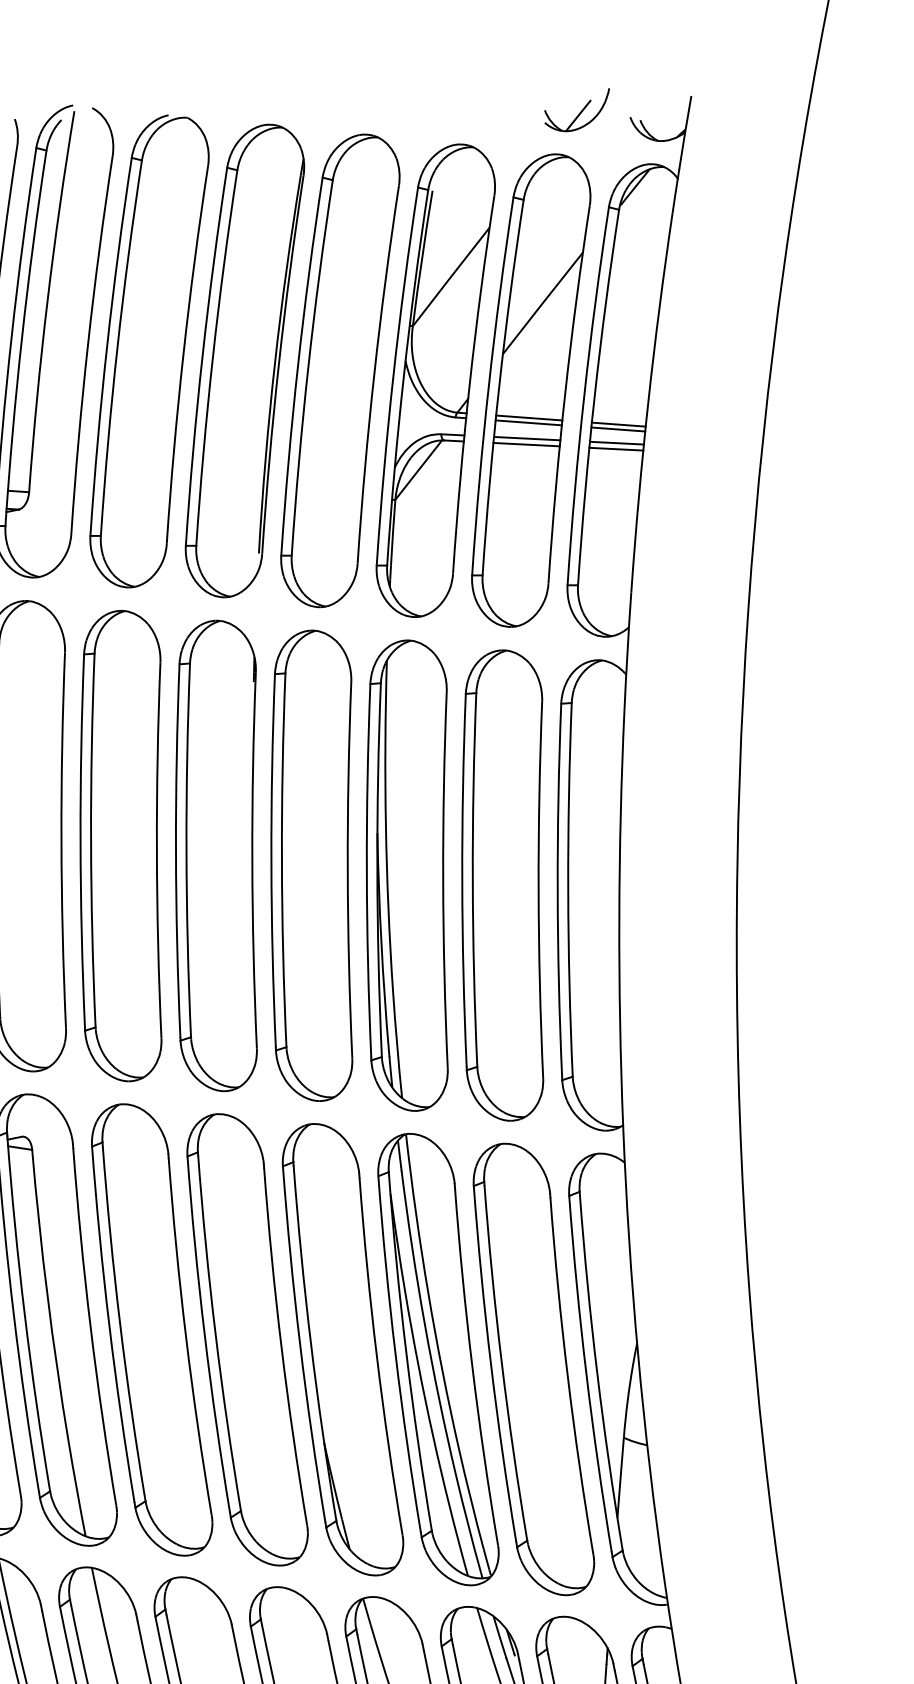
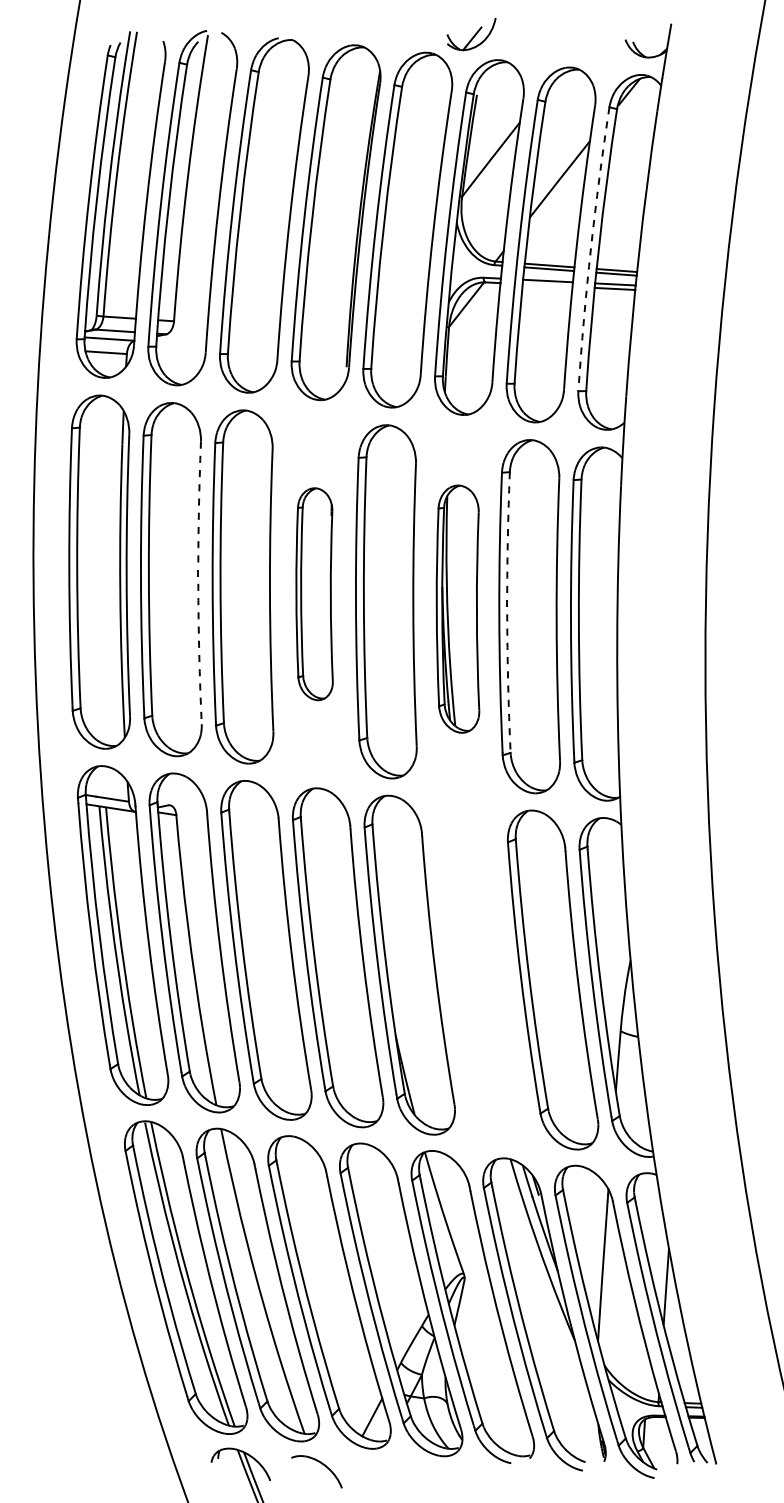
part: (577, 110) -> (471, 34), moved
arc: (583, 395) -> (590, 248), solid -> dashed
line: (526, 444) -> (547, 285), removed
arc: (61, 840) -> (198, 582), solid -> dashed
part: (216, 854) -> (314, 593), size x0.6
part: (406, 874) -> (457, 608), size x0.7
arc: (473, 880) -> (507, 612), solid -> dashed
part: (438, 1359) -> (481, 972), removed

